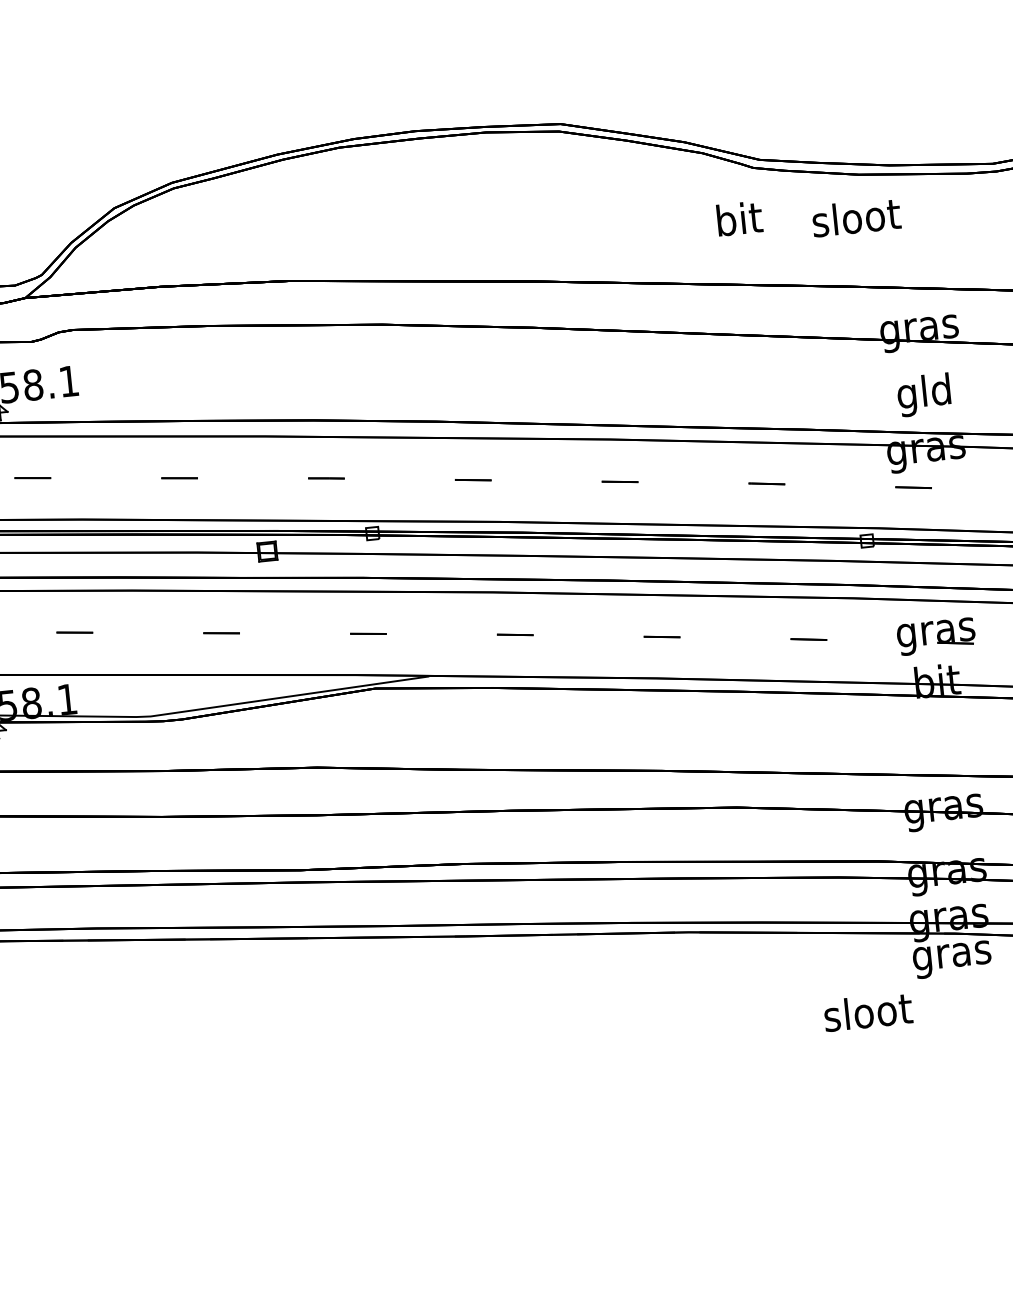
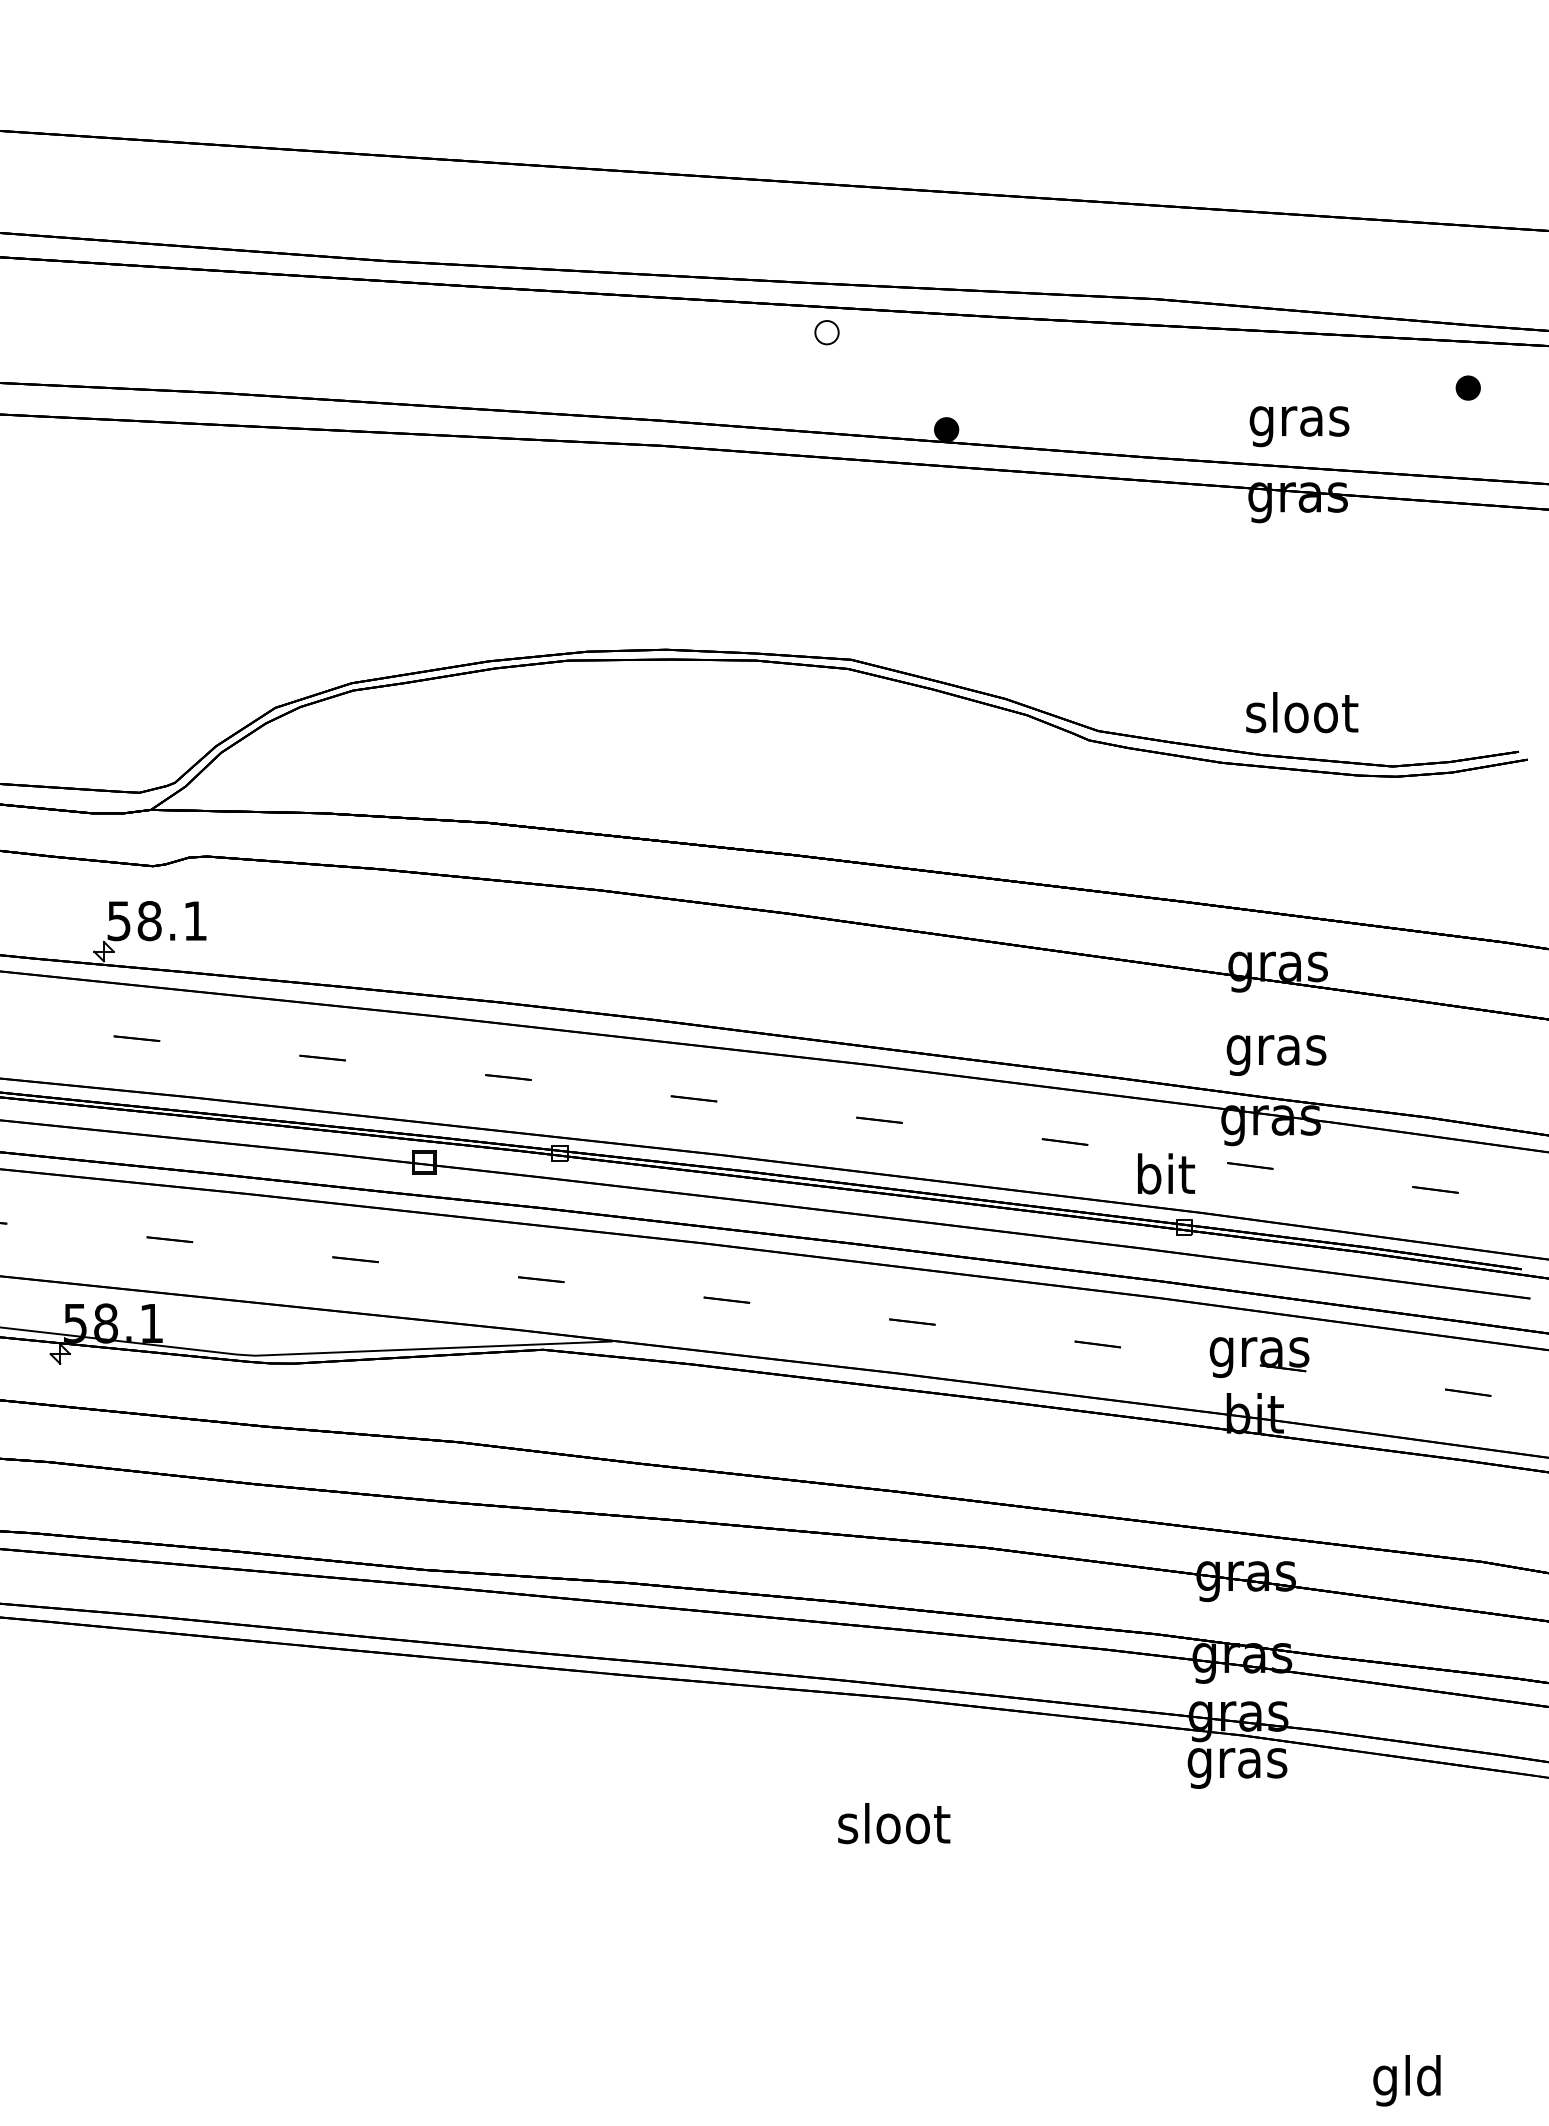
text: (856, 217) -> (1302, 712), moved
text: (739, 218) -> (1166, 1173), moved
text: (924, 394) -> (1276, 1049), gld -> gras
text: (868, 1011) -> (894, 1823), moved

